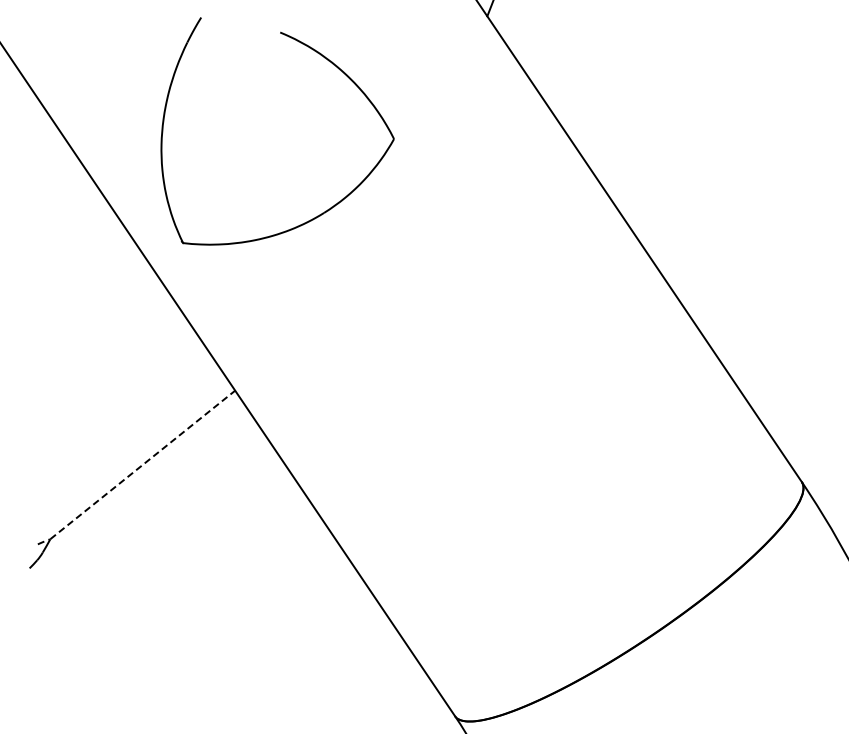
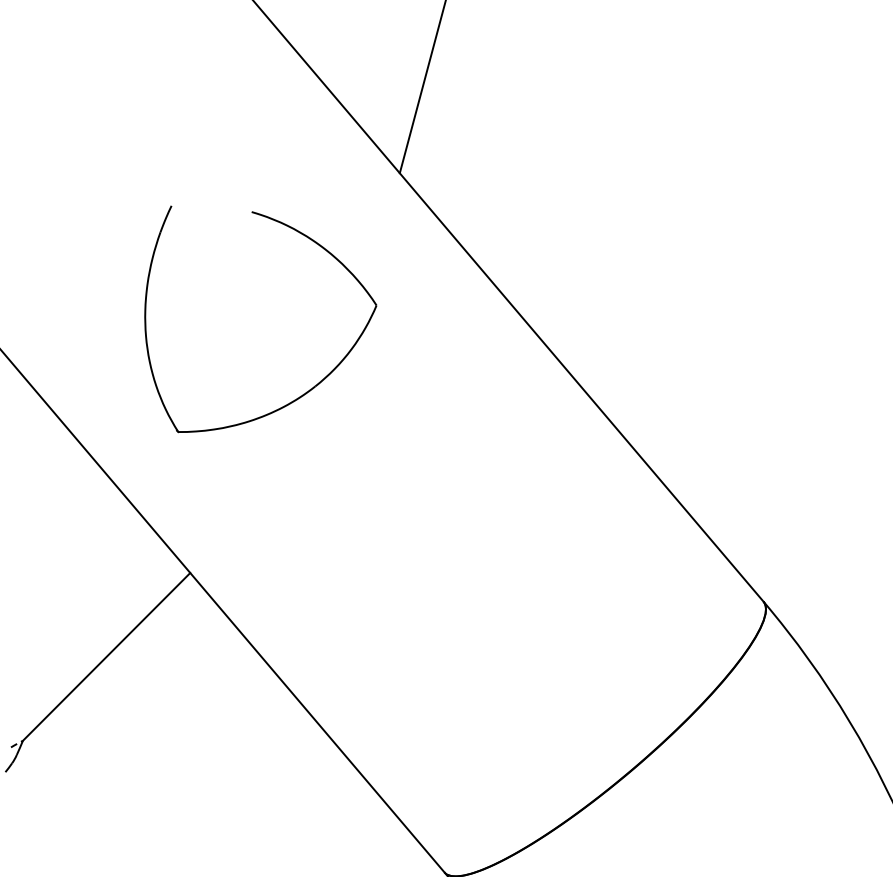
part: (323, 211) -> (314, 385), moved
line: (142, 464) -> (106, 656), dashed -> solid

